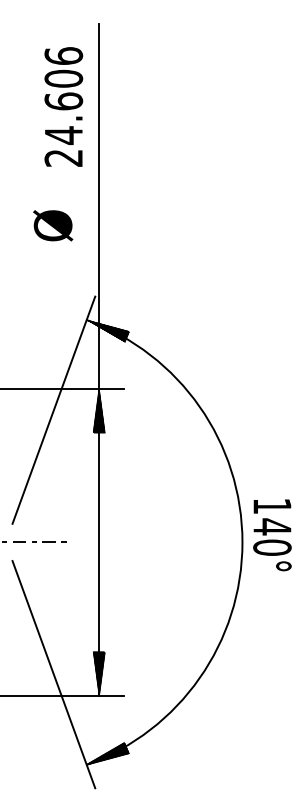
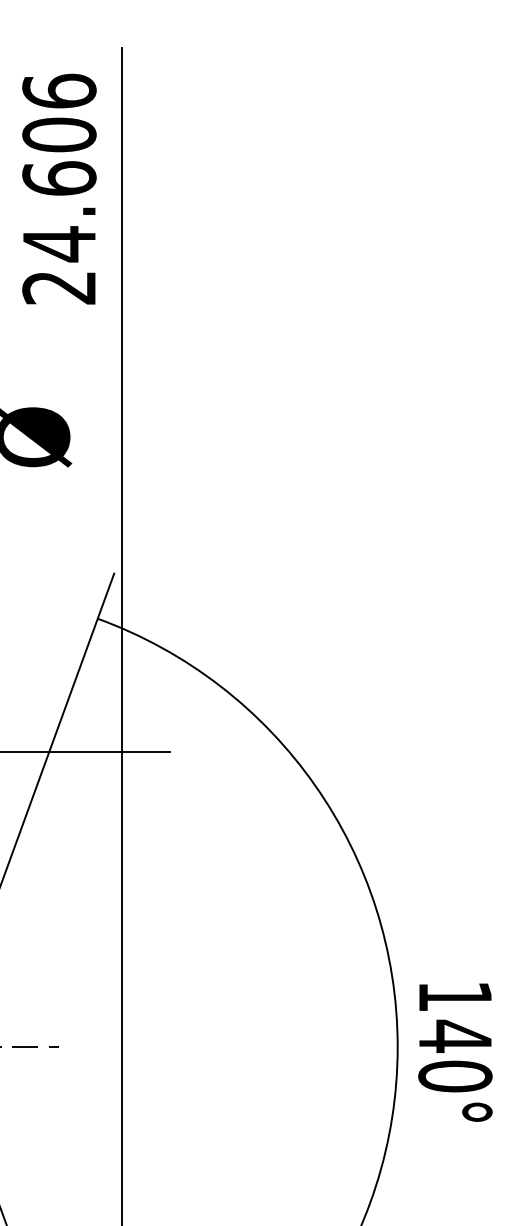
text: (63, 106) -> (58, 188), moved
hatch: (107, 331) -> (137, 640), removed
hatch: (98, 410) -> (120, 792), removed
text: (272, 535) -> (455, 1052), moved

